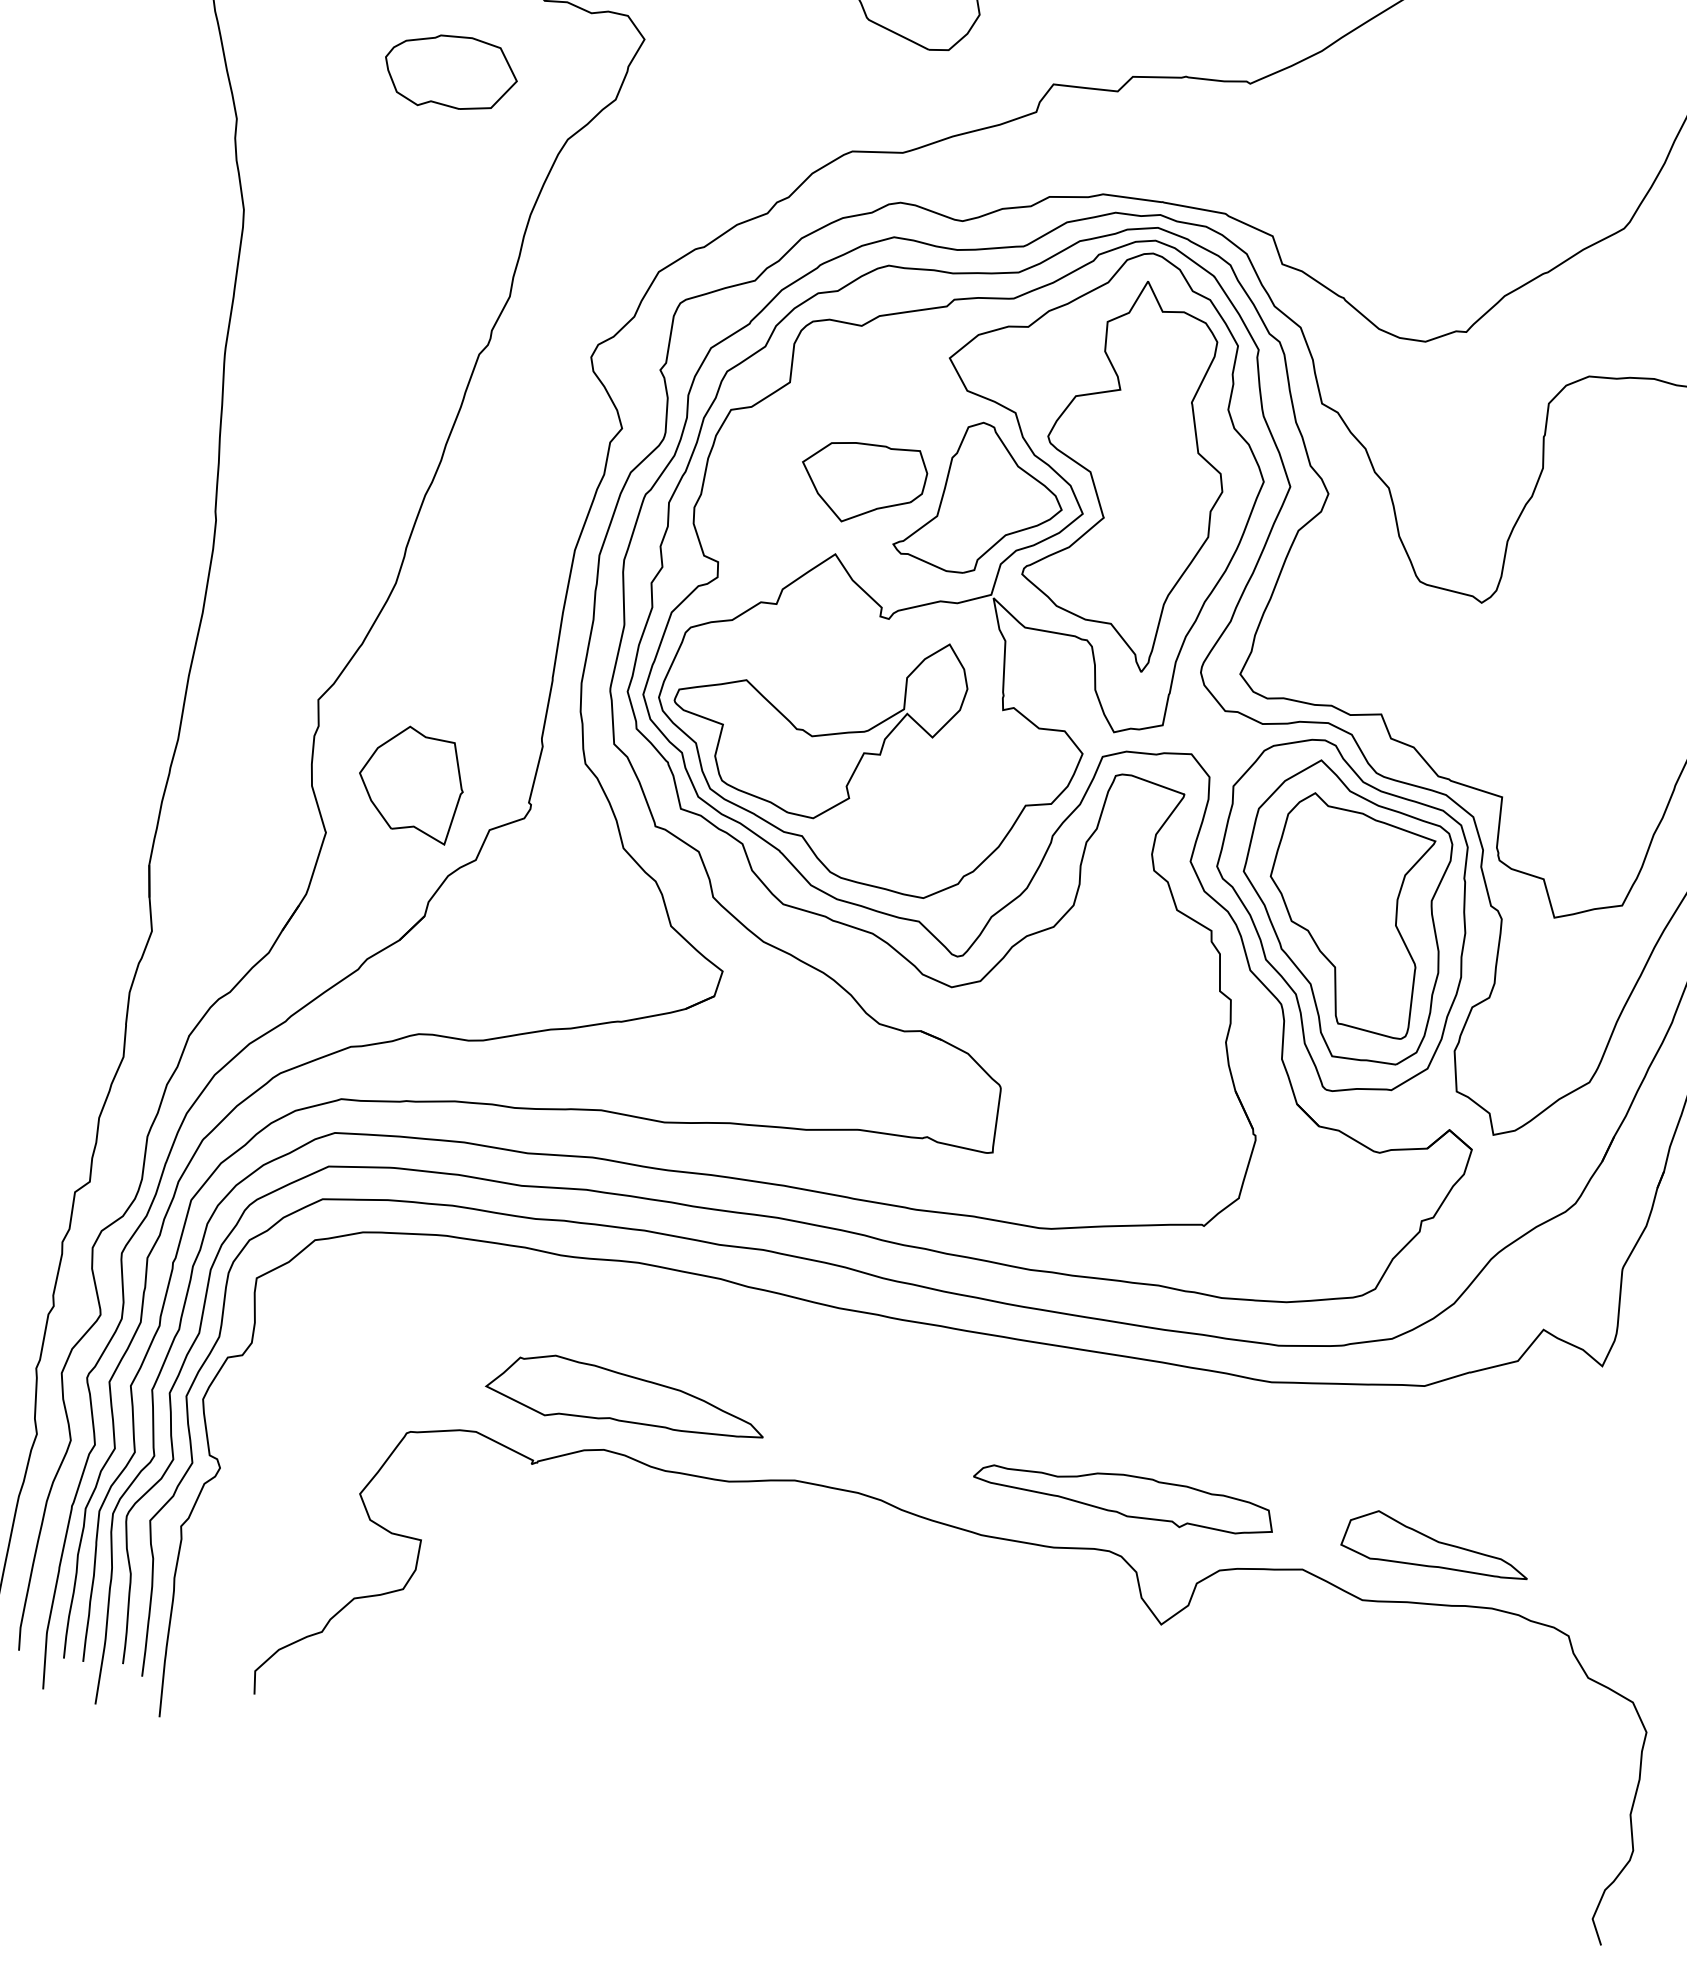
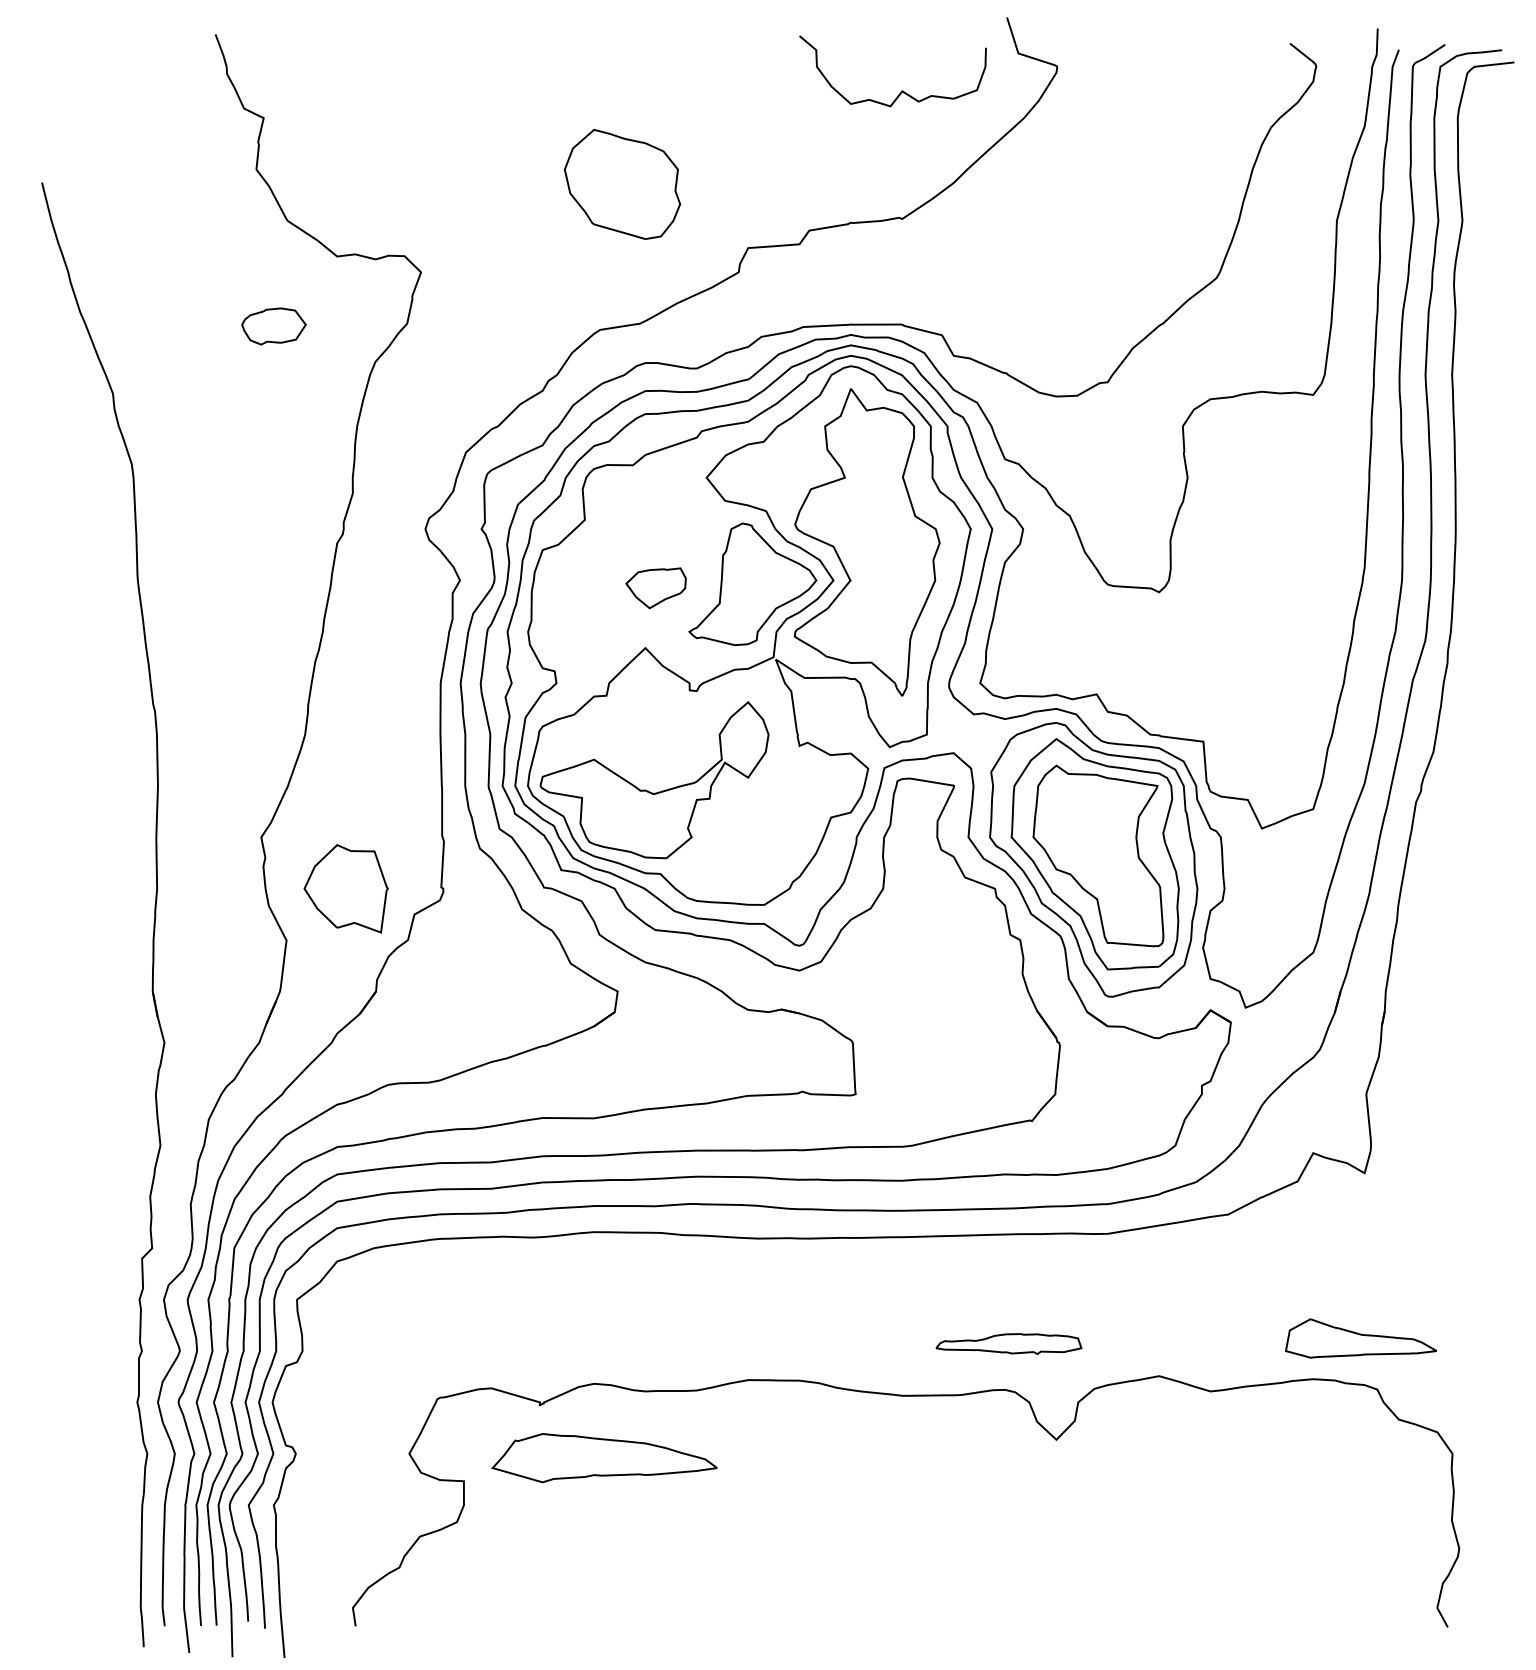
part: (450, 72) -> (273, 326), size x0.6
part: (861, 483) -> (655, 588), size x0.6
part: (626, 1400) -> (604, 1458), moved
part: (1124, 1494) -> (1008, 1343), size x0.6
part: (1437, 1546) -> (1361, 1338), moved

